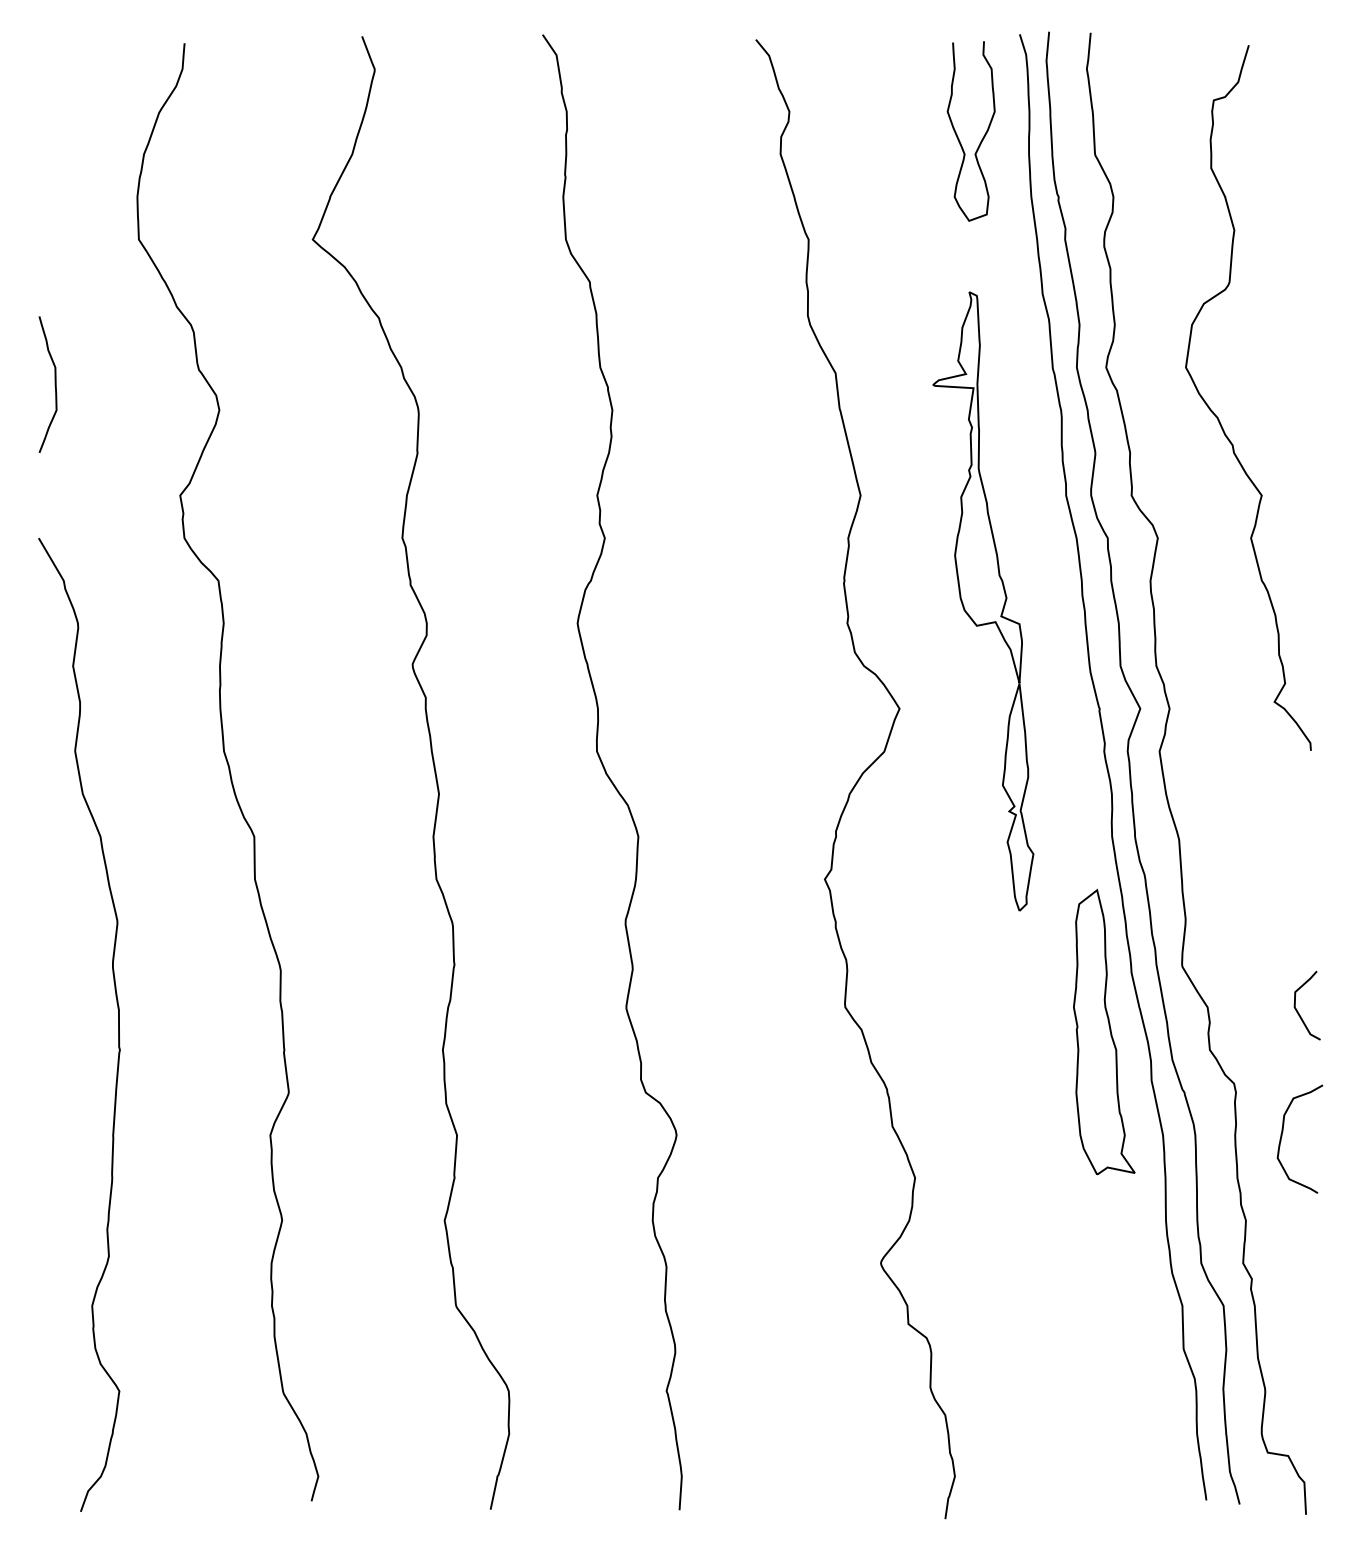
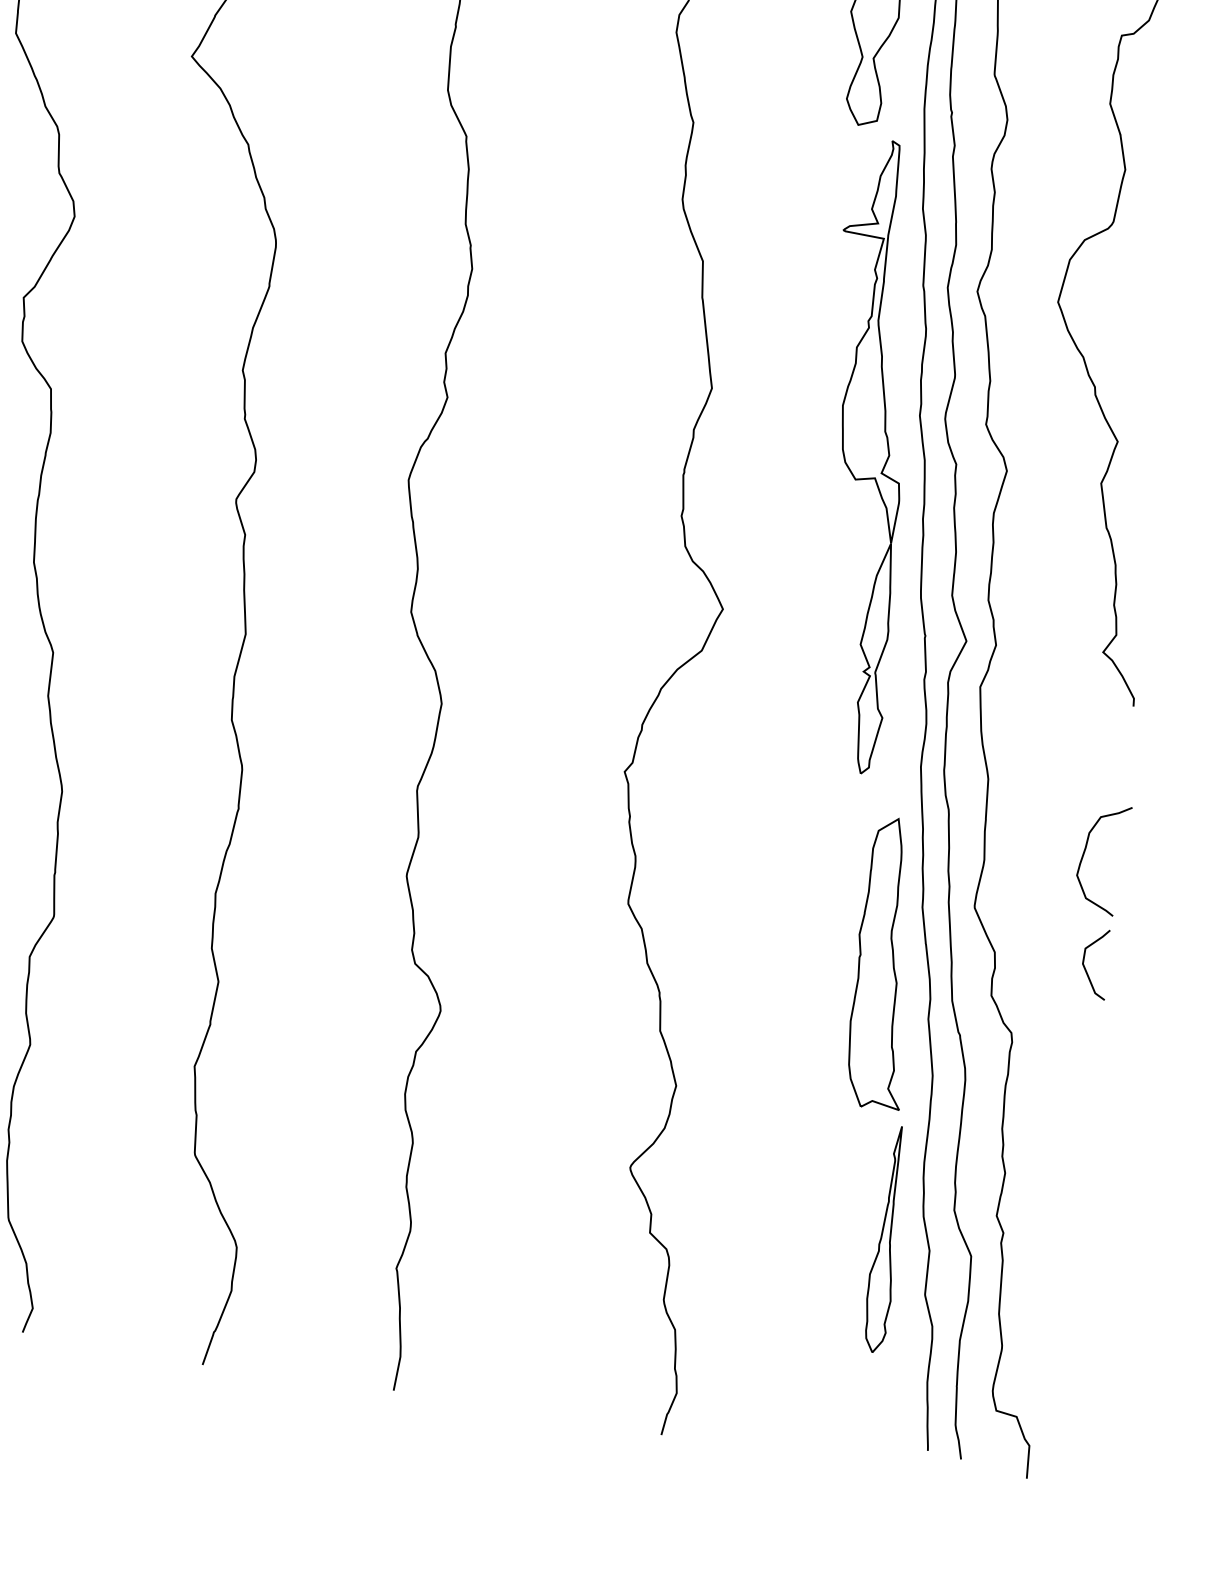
part: (983, 601) -> (865, 455), moved
curve: (1282, 1136) -> (1084, 854), moved
part: (1138, 1300) -> (885, 1239), added

